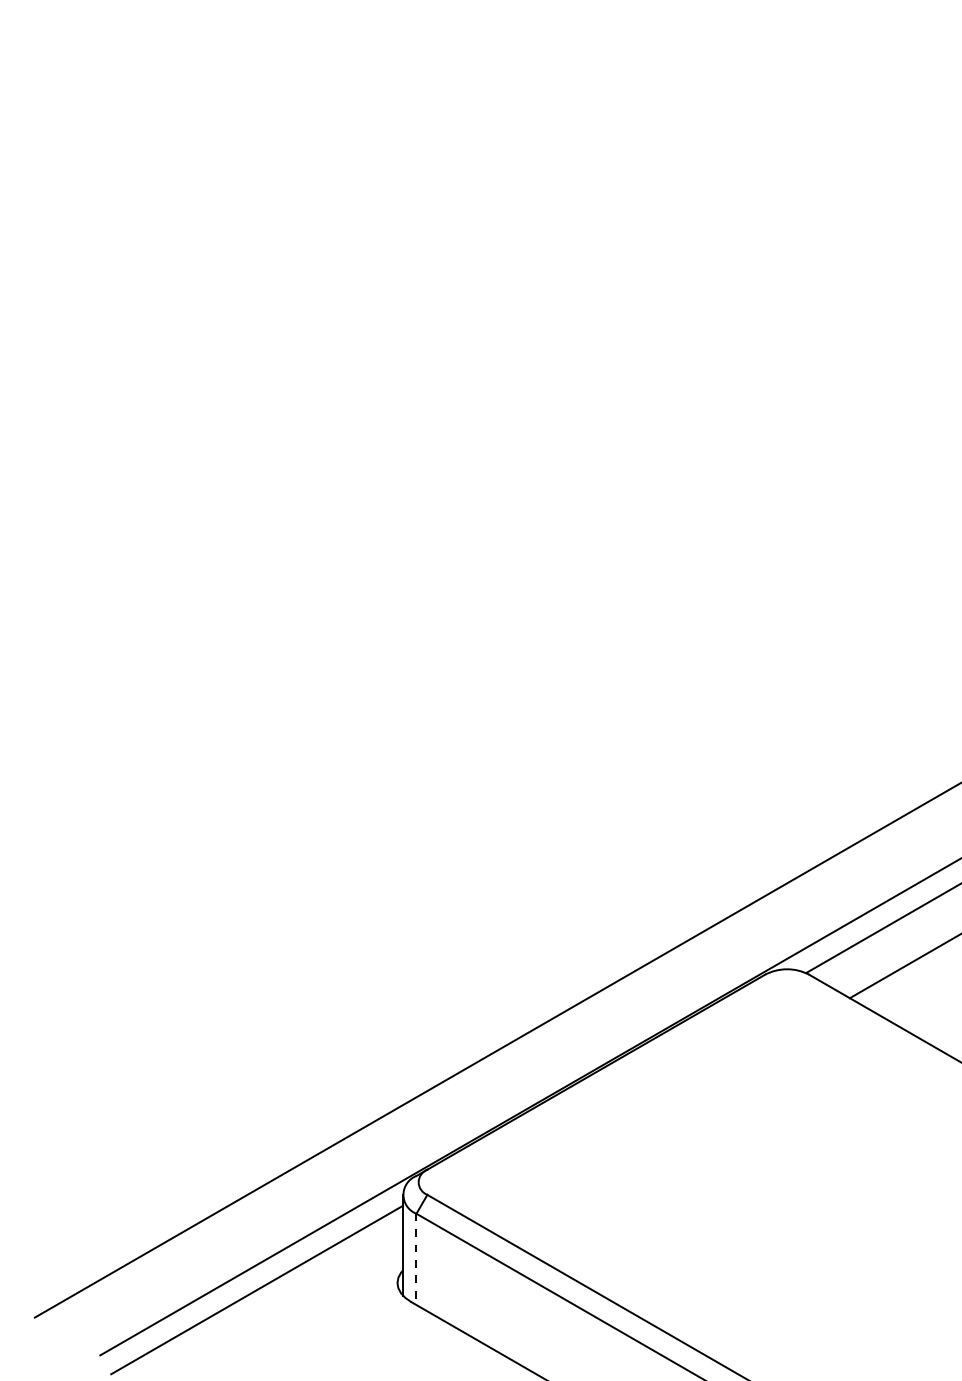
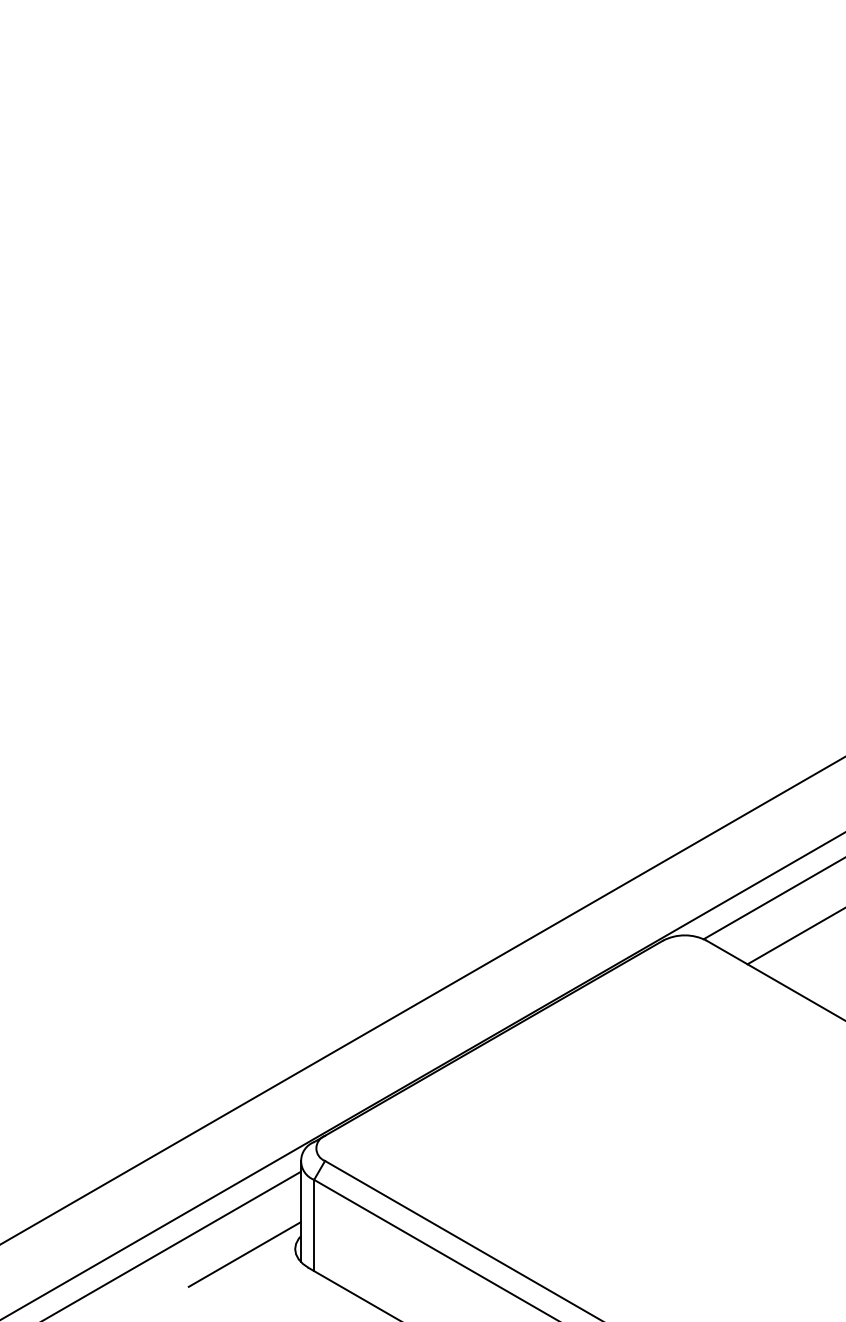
line: (416, 1259) -> (314, 1225), dashed -> solid
line: (346, 1288) -> (244, 1254), added

